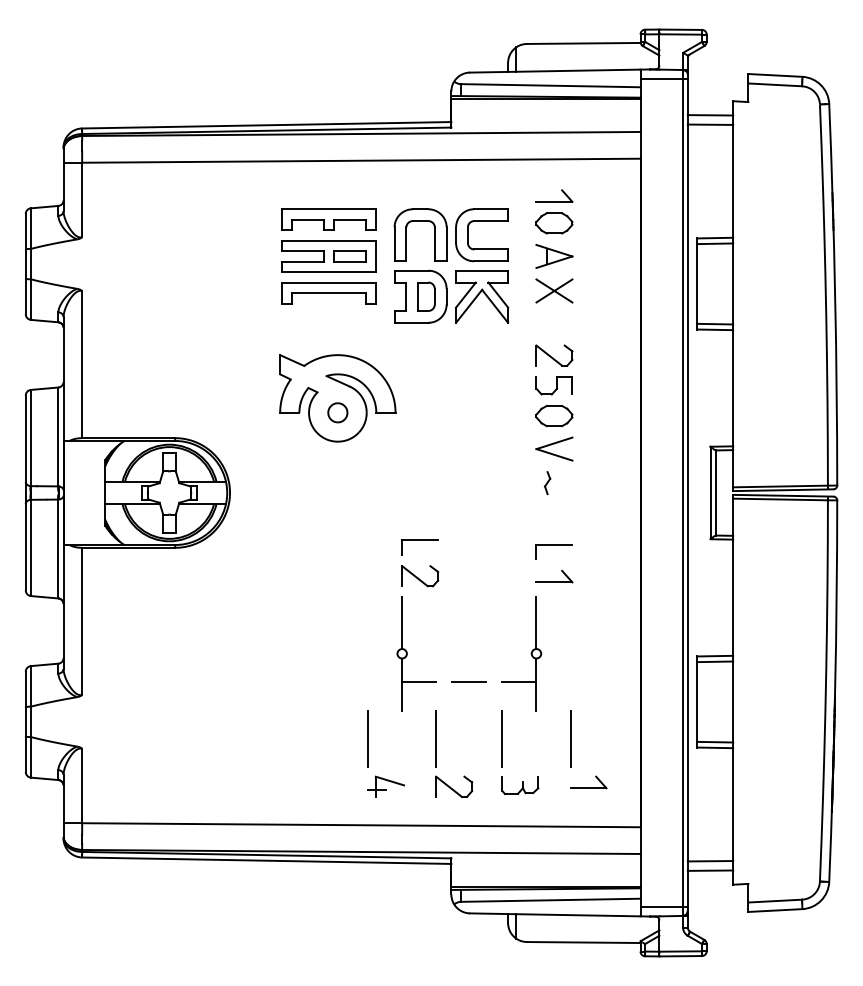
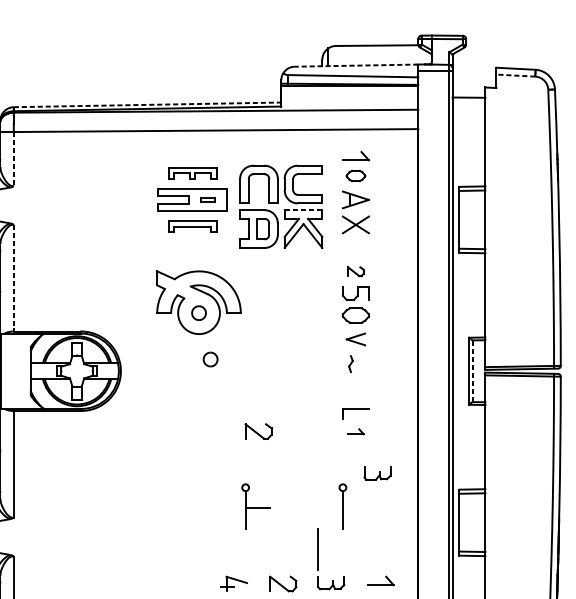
line: (554, 71) -> (355, 65), solid -> dashed
line: (775, 84) -> (516, 75), solid -> dashed
line: (710, 124) -> (468, 104), removed
line: (266, 125) -> (147, 105), solid -> dashed
line: (82, 200) -> (14, 159), solid -> dashed
part: (328, 219) -> (192, 173), size x0.7
part: (554, 223) -> (355, 176), size x0.7
part: (349, 256) -> (207, 199), size x0.6
line: (482, 270) -> (303, 210), solid -> dashed
part: (328, 293) -> (192, 226), size x0.7
part: (554, 355) -> (355, 271), size x0.6
line: (82, 364) -> (14, 278), solid -> dashed
part: (554, 448) -> (355, 339), size x0.7
part: (353, 476) -> (210, 359), added
line: (716, 493) -> (473, 371), solid -> dashed
part: (419, 540) -> (258, 405), removed
part: (554, 576) -> (355, 431), size x0.6
line: (402, 623) -> (245, 465), removed
line: (536, 623) -> (342, 465), removed
part: (584, 634) -> (377, 473), added
line: (469, 682) -> (294, 508), removed
line: (519, 682) -> (330, 508), removed
line: (368, 738) -> (221, 549), removed
line: (436, 738) -> (270, 549), removed
line: (570, 738) -> (367, 549), removed

